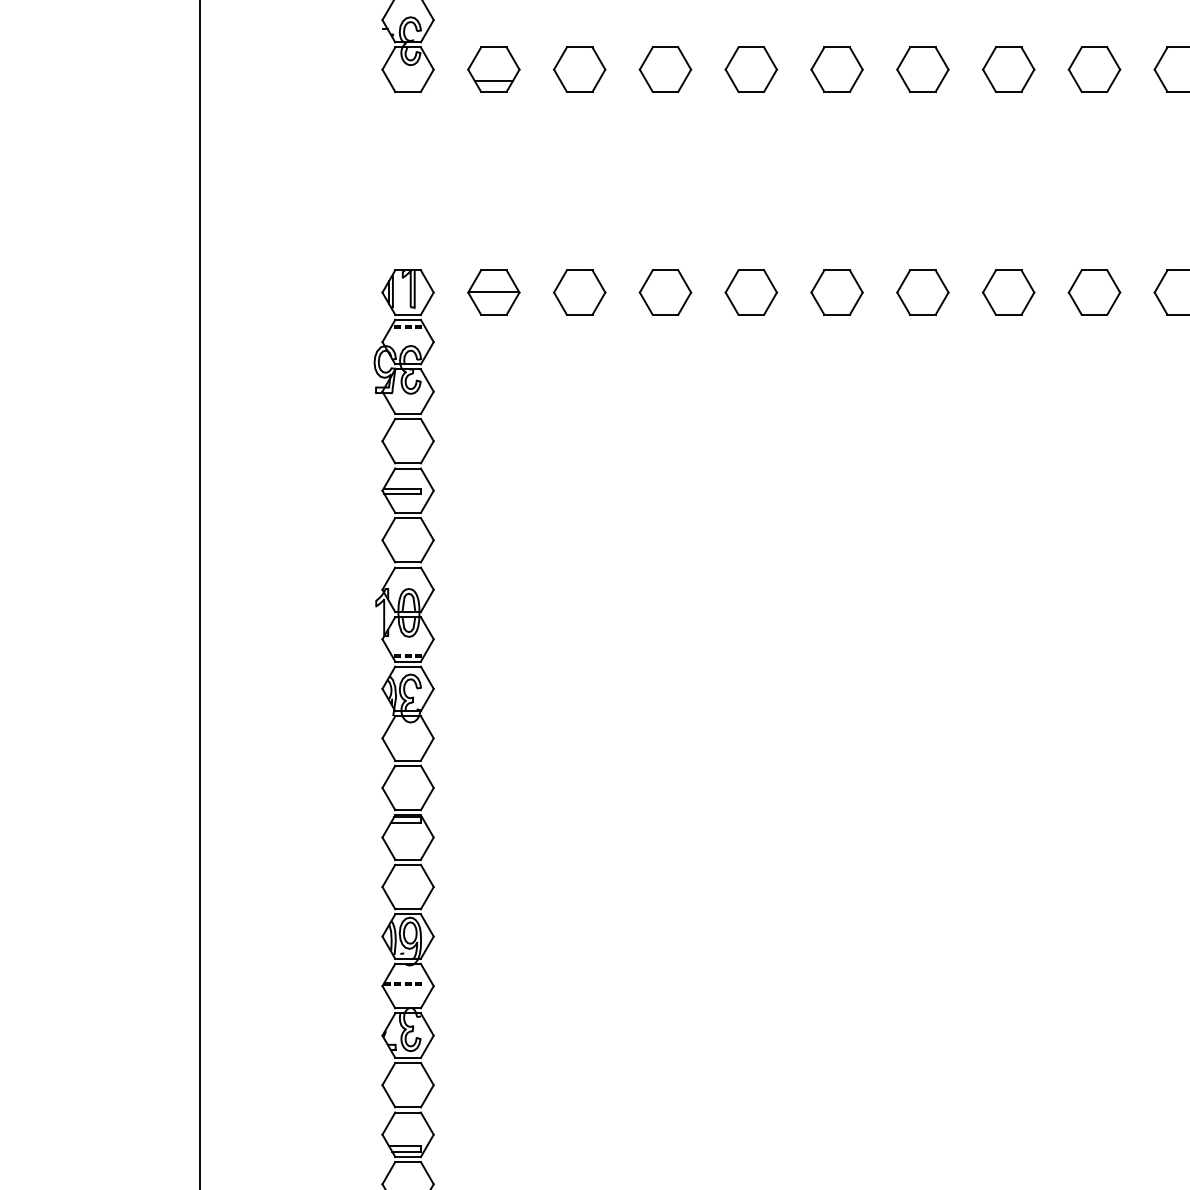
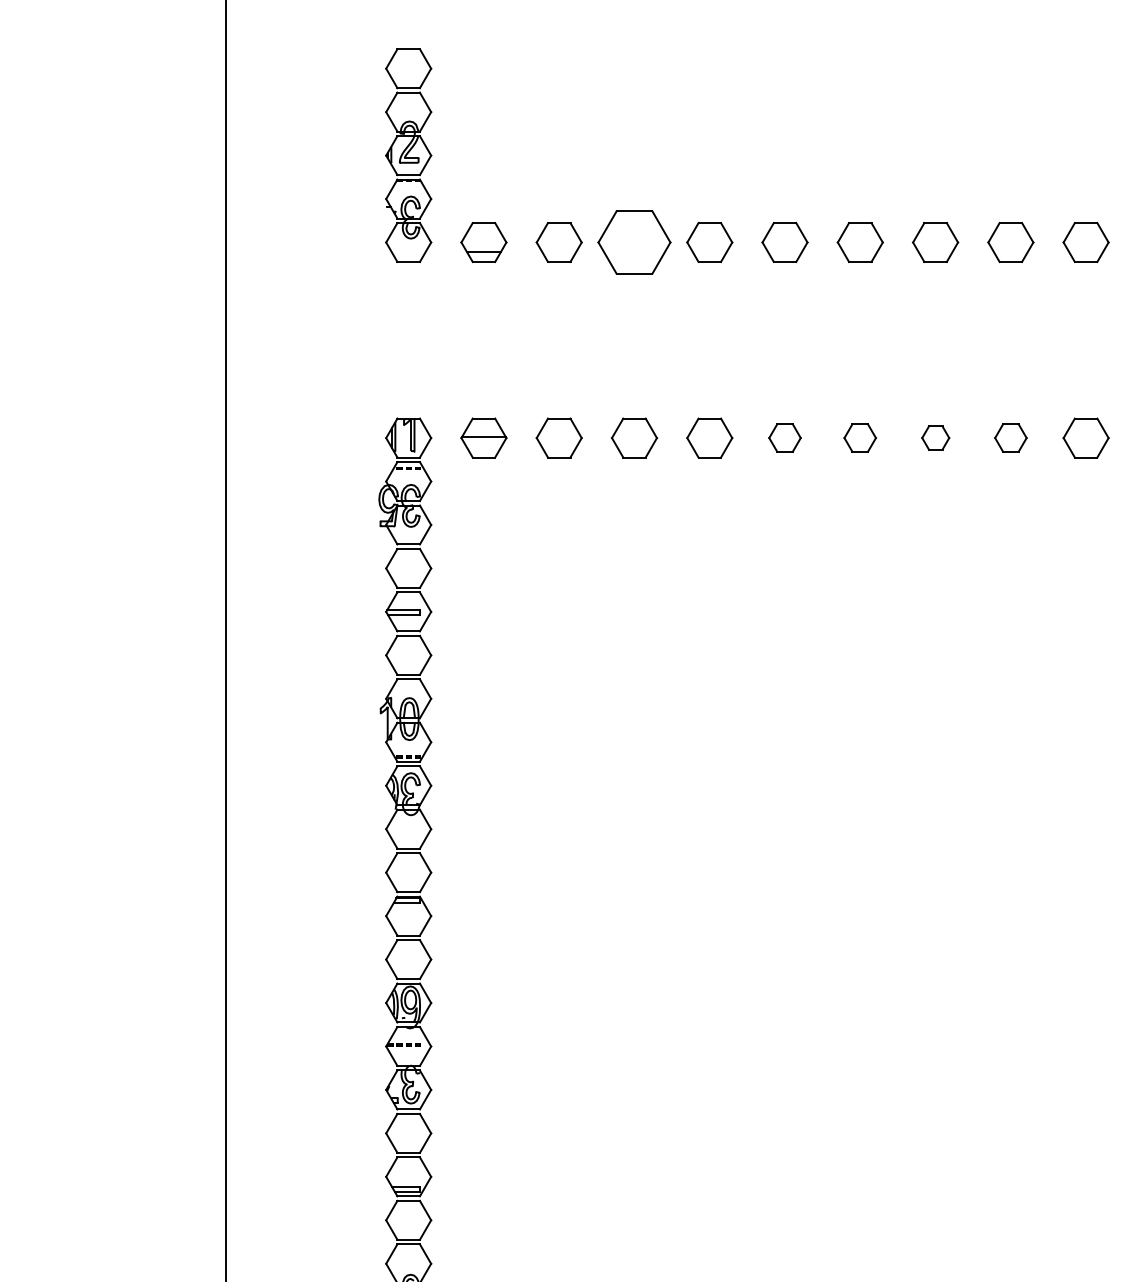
part: (665, 69) -> (634, 242), size x1.6
part: (836, 291) -> (784, 437), size x0.7
part: (921, 291) -> (859, 437), size x0.7
part: (1008, 291) -> (935, 437), size x0.6
part: (1094, 291) -> (1010, 437), size x0.7

